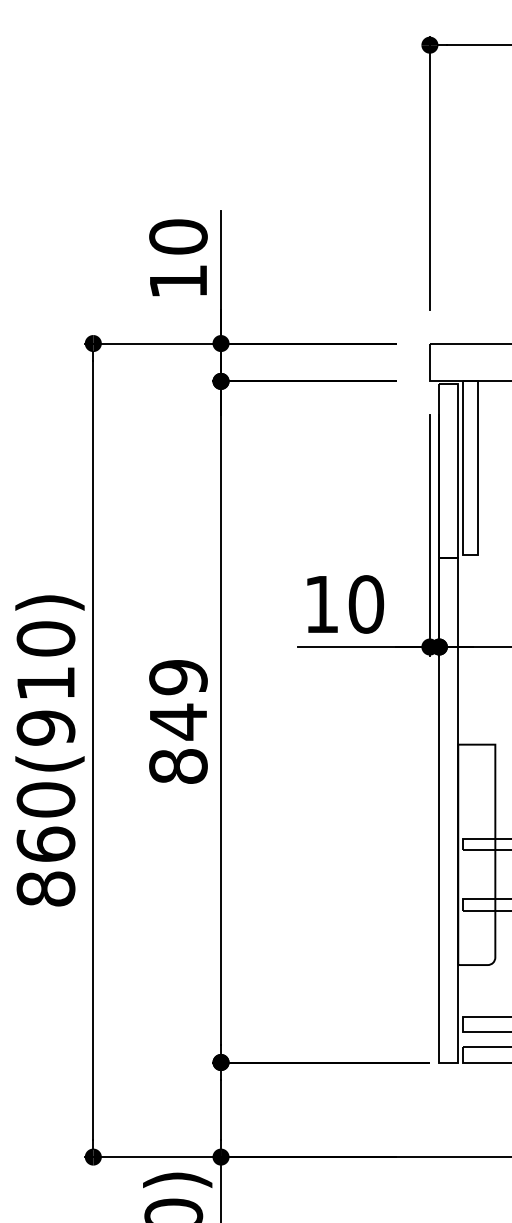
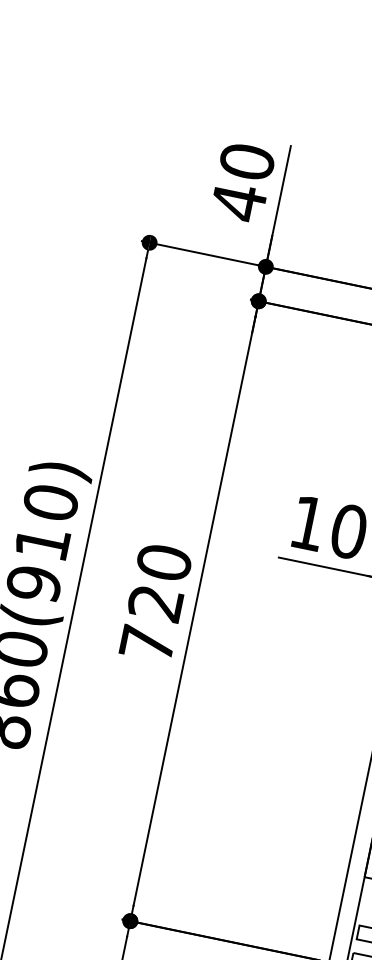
text: (178, 281) -> (238, 202), 10 -> 40
text: (178, 721) -> (155, 602), 849 -> 720

